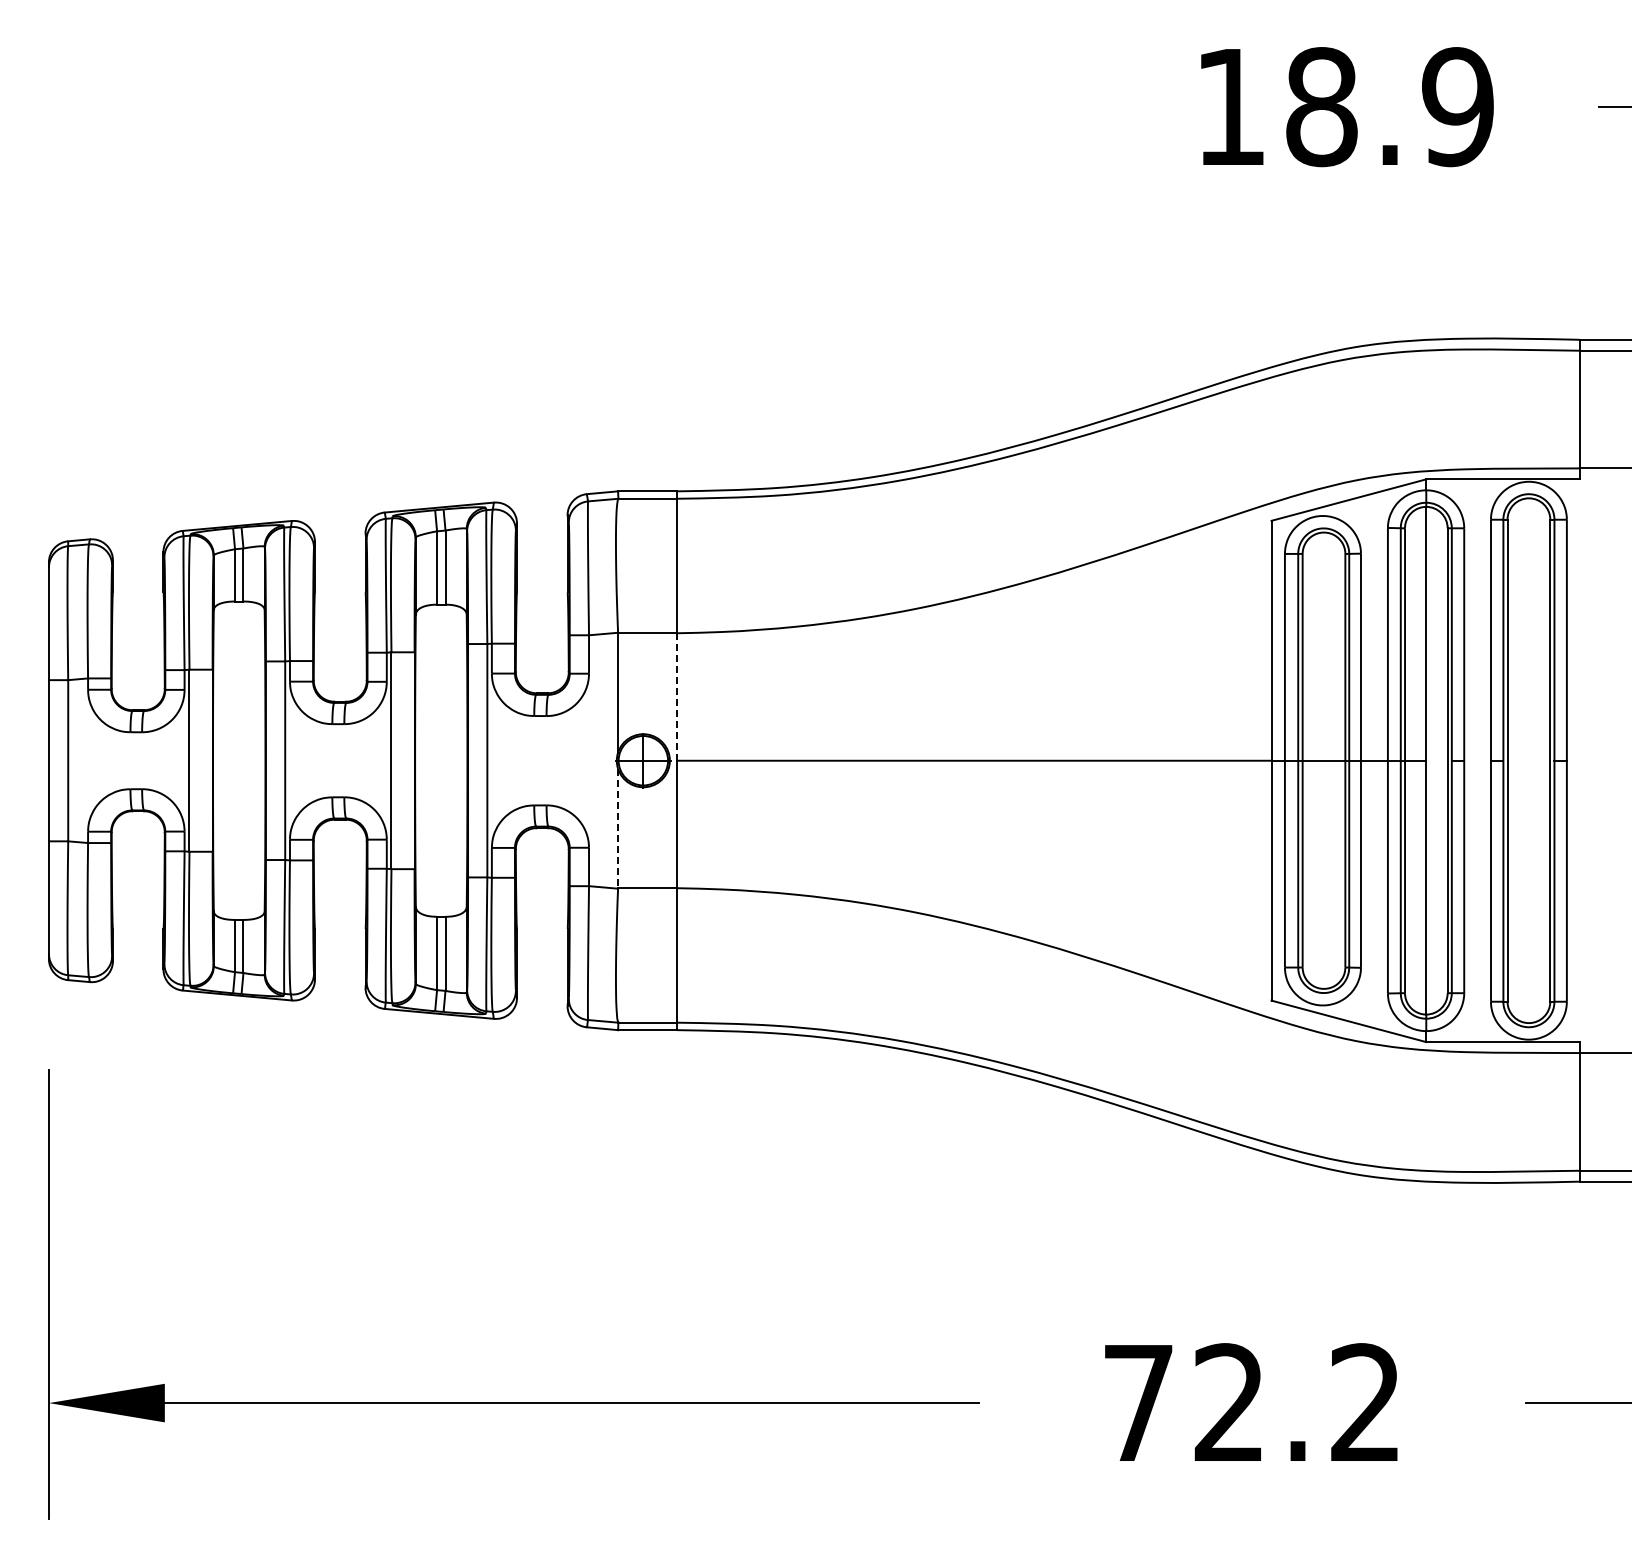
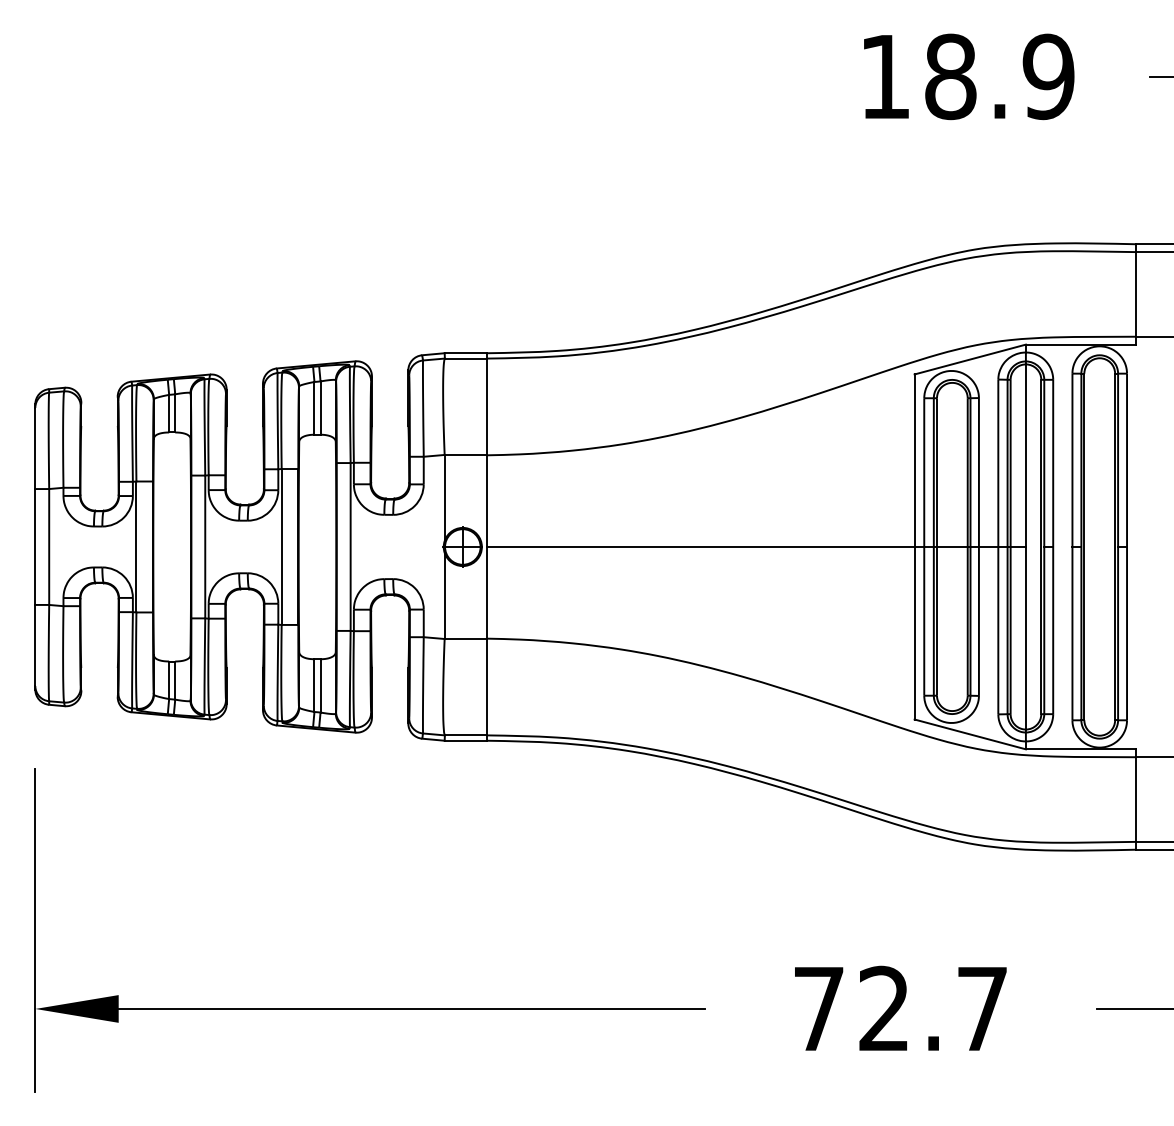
line: (677, 697) -> (487, 501), dashed -> solid
line: (618, 828) -> (444, 595), dashed -> solid
text: (1365, 1401) -> (982, 1007), 72.2 -> 72.7

